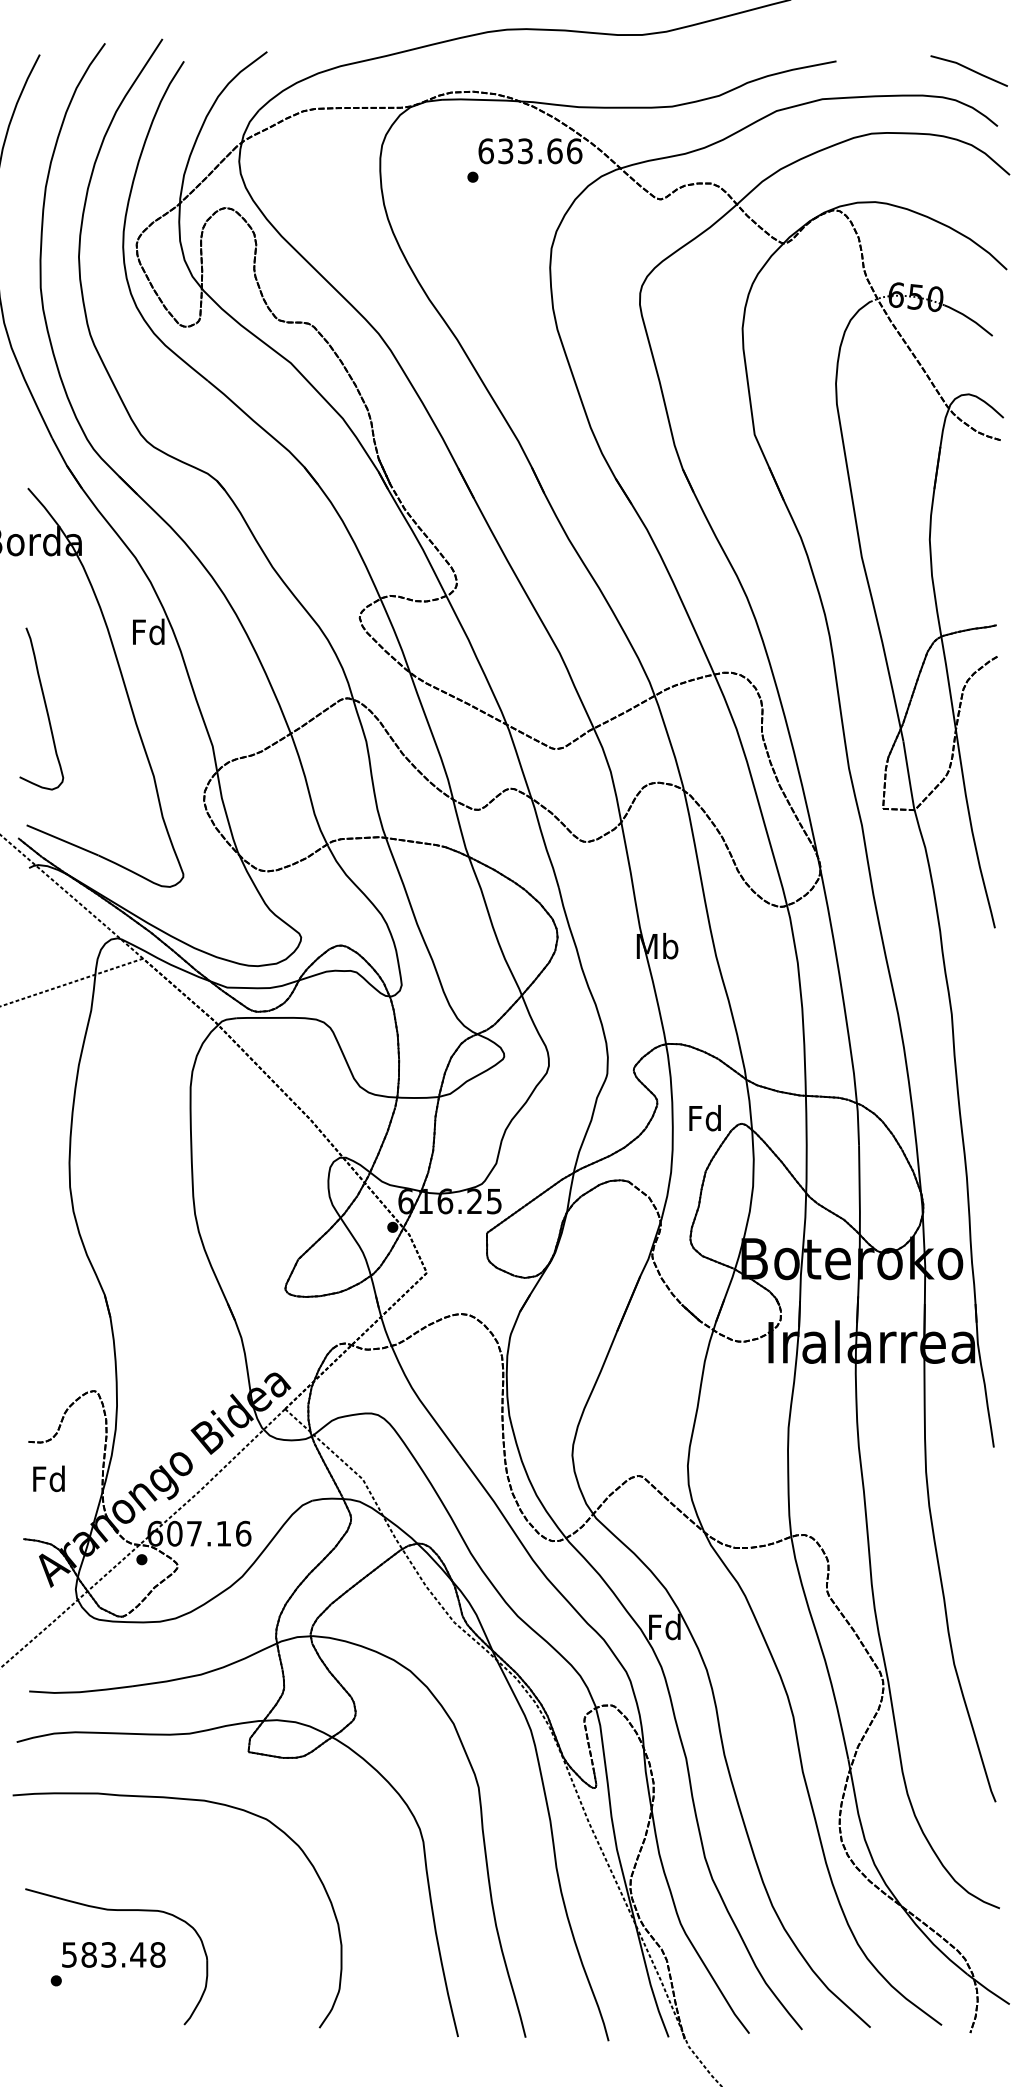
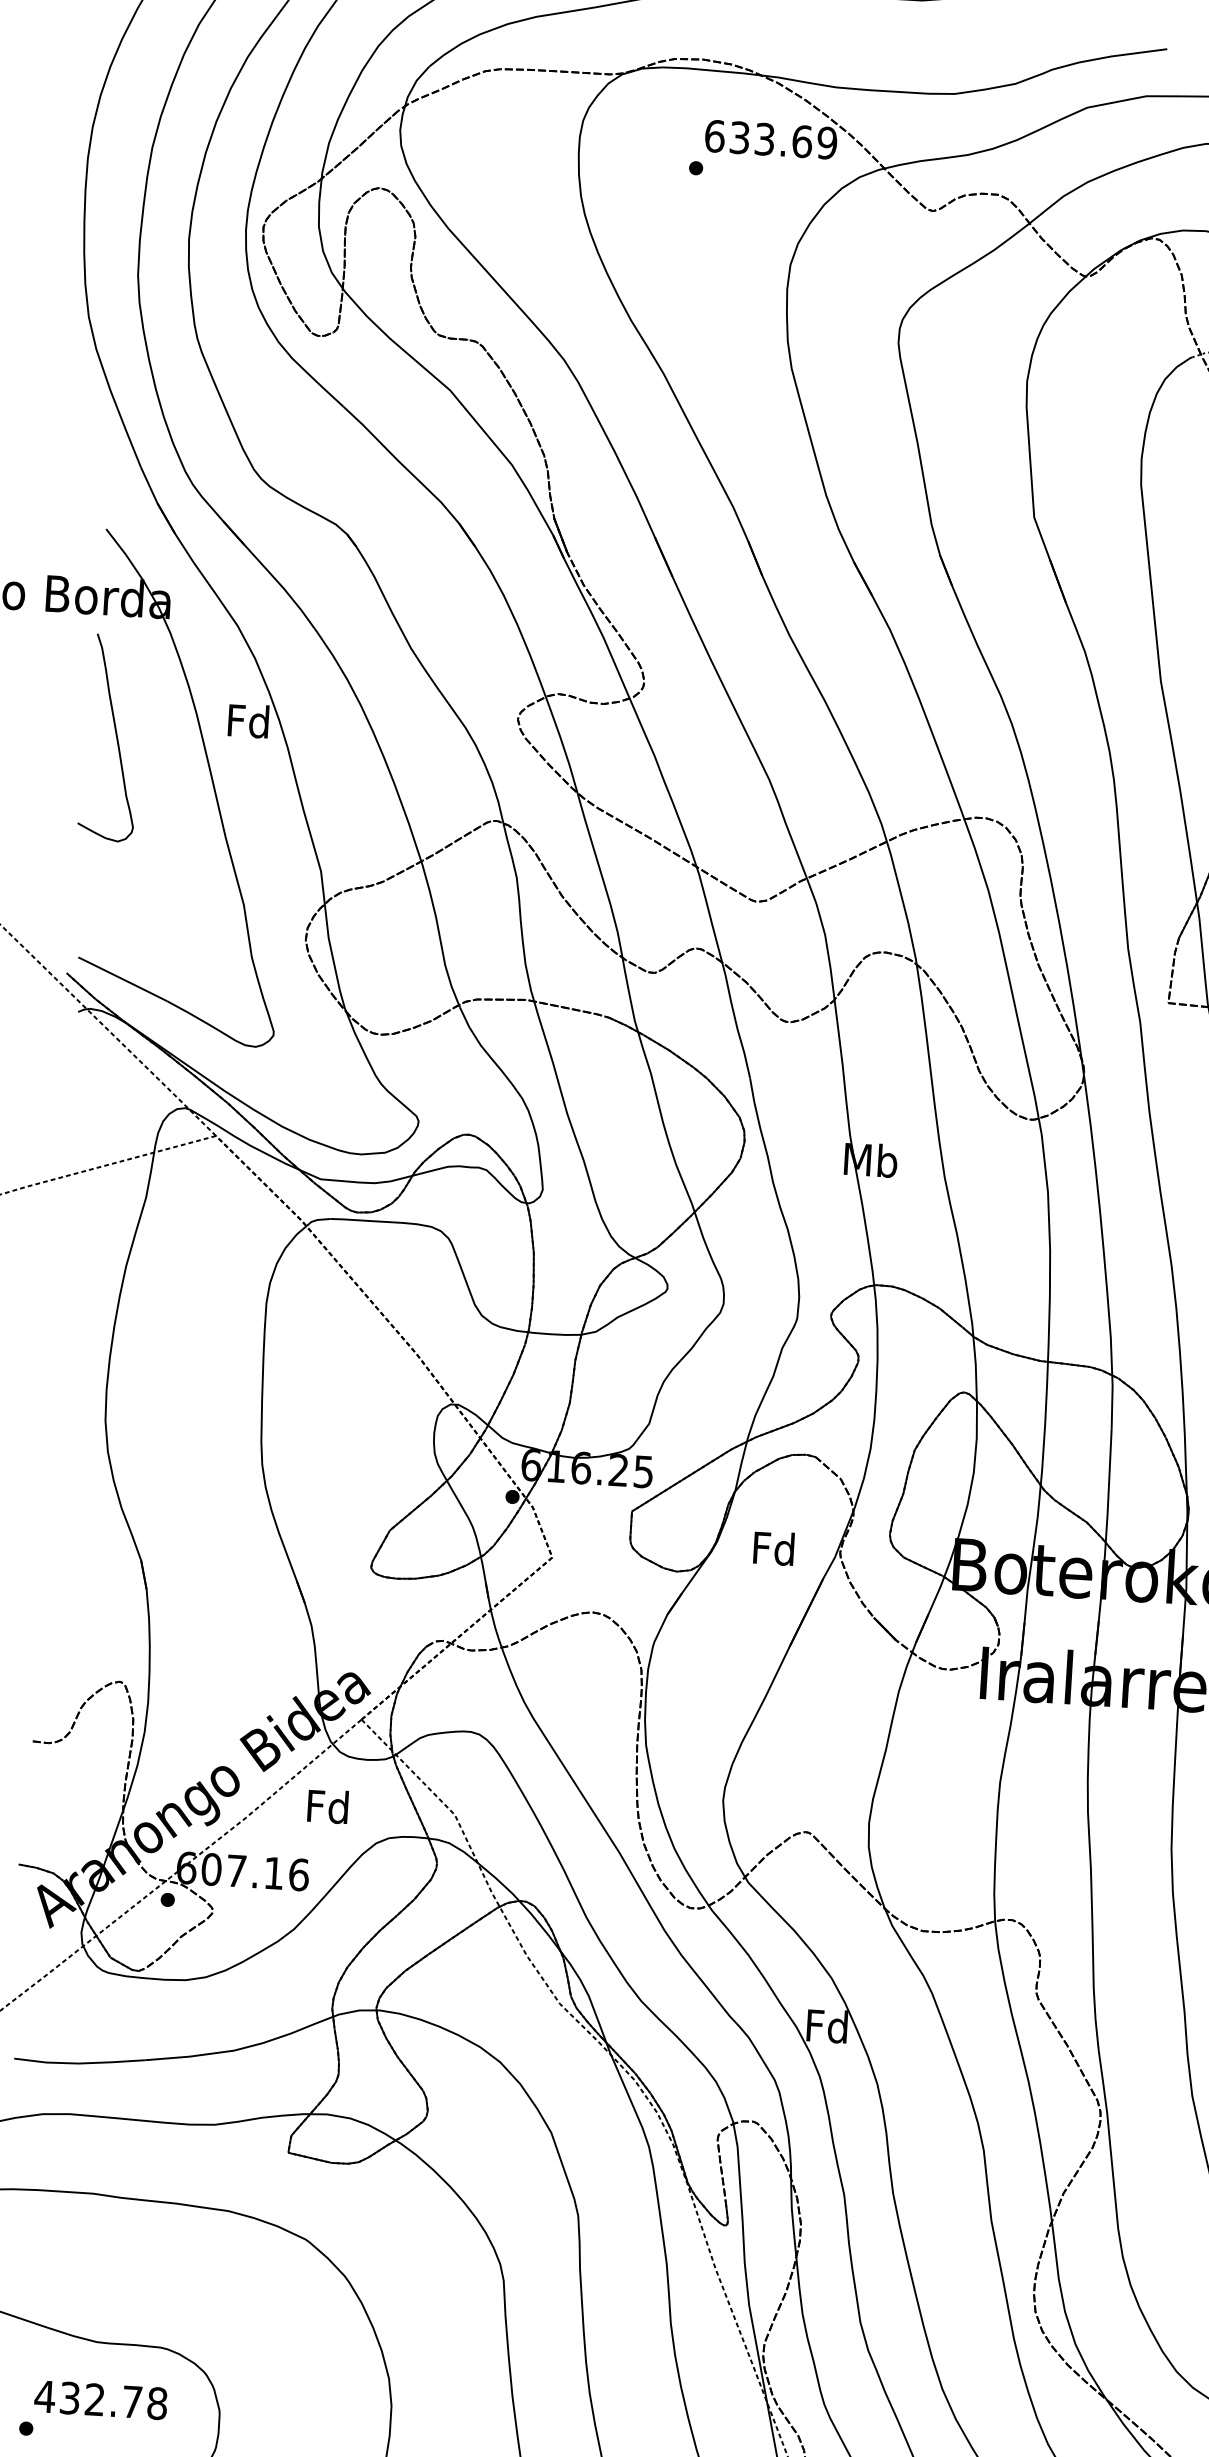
text: (574, 151) -> (827, 143), 633.66 -> 633.69
curve: (45, 708) -> (115, 737), moved
text: (704, 1118) -> (773, 1548), moved
text: (48, 1478) -> (327, 1806), moved
text: (103, 1954) -> (88, 2398), 583.48 -> 432.78

